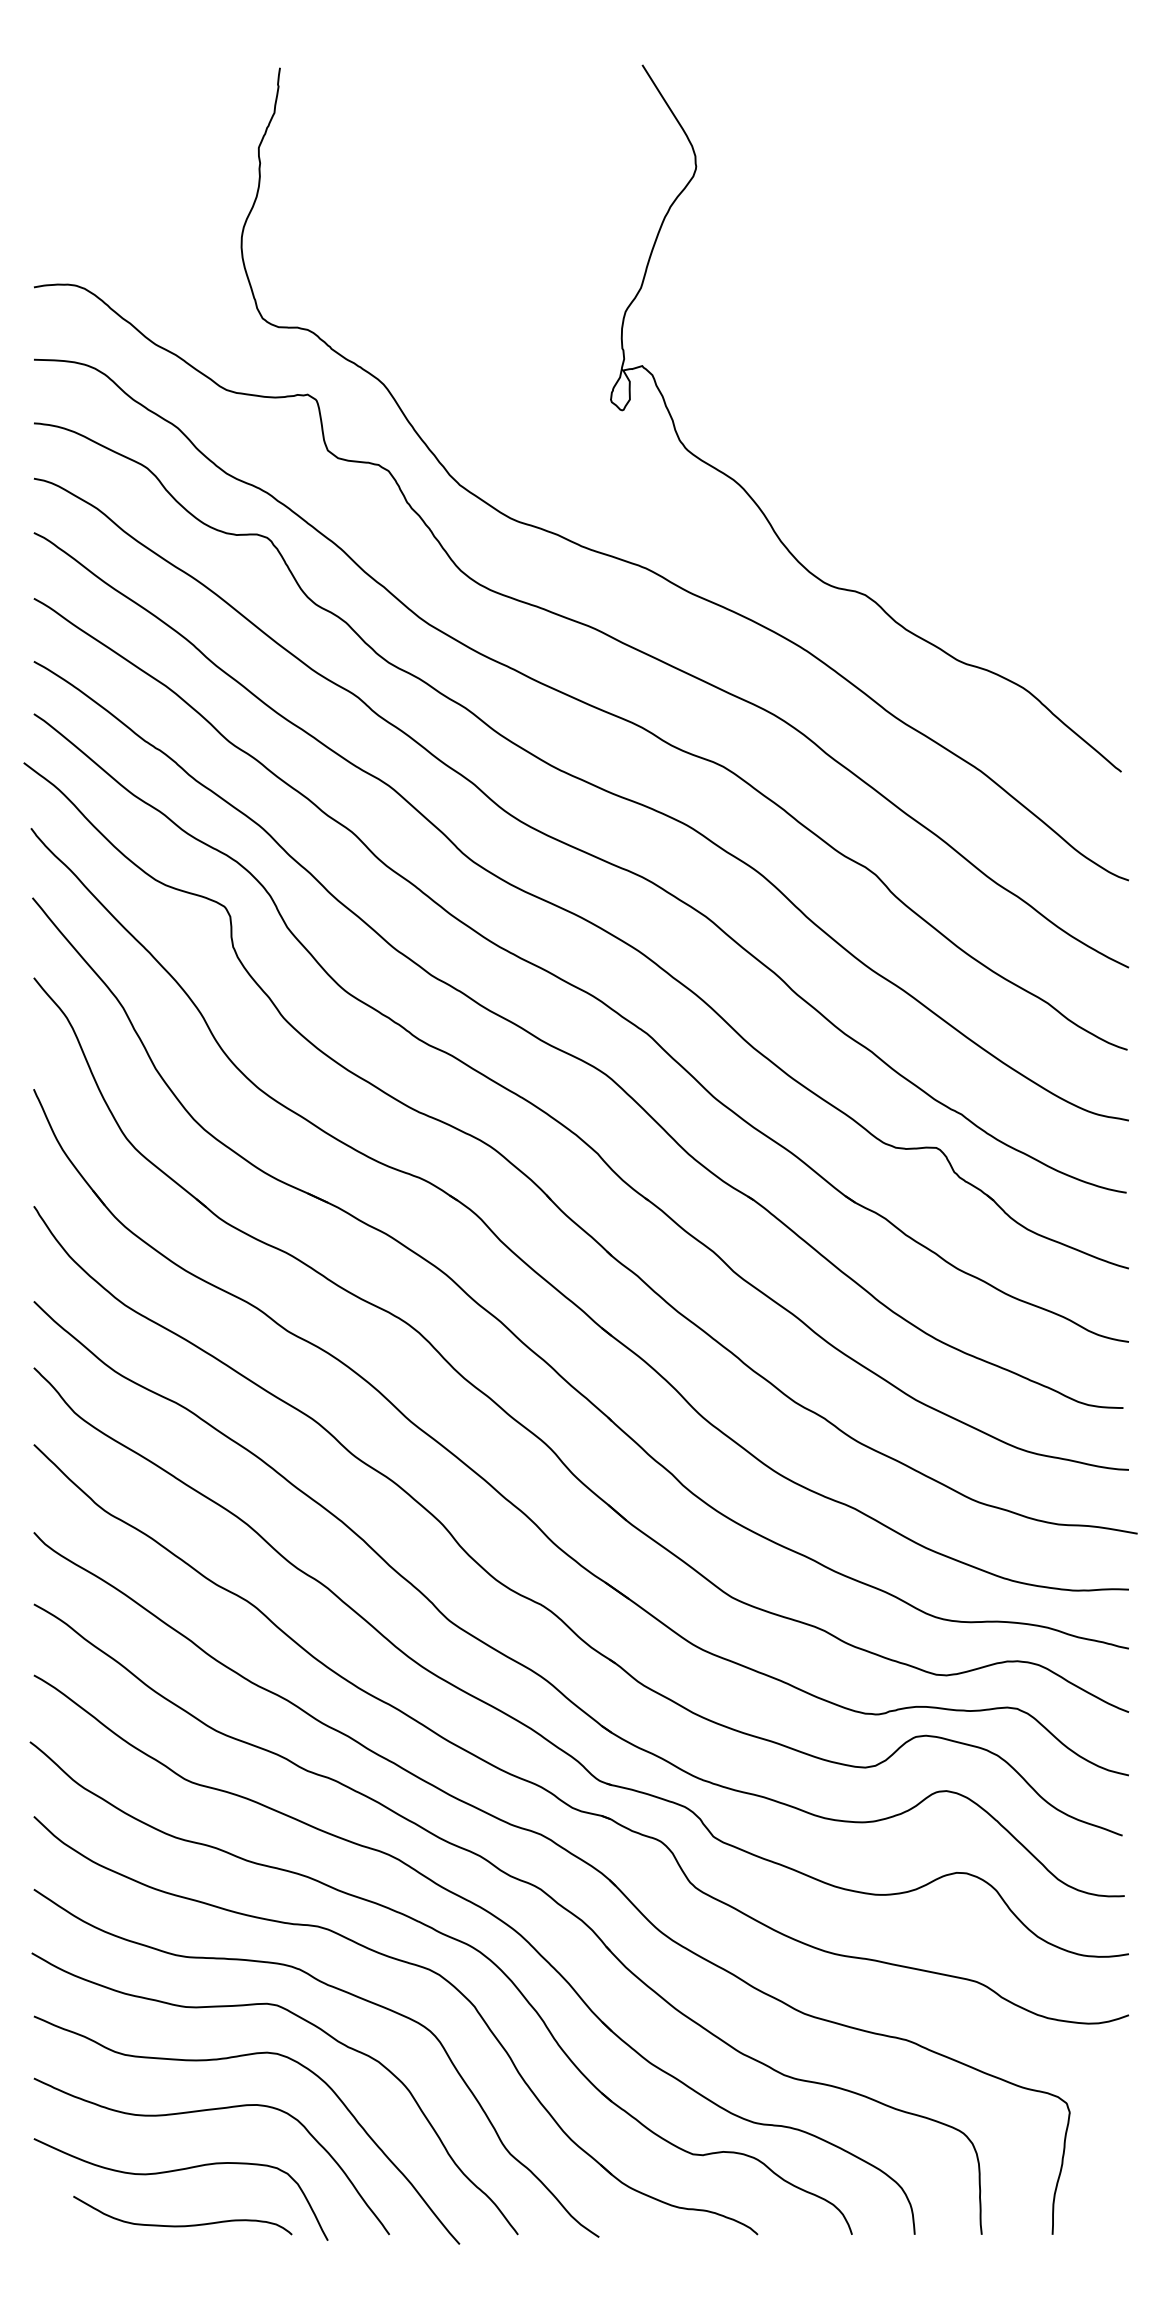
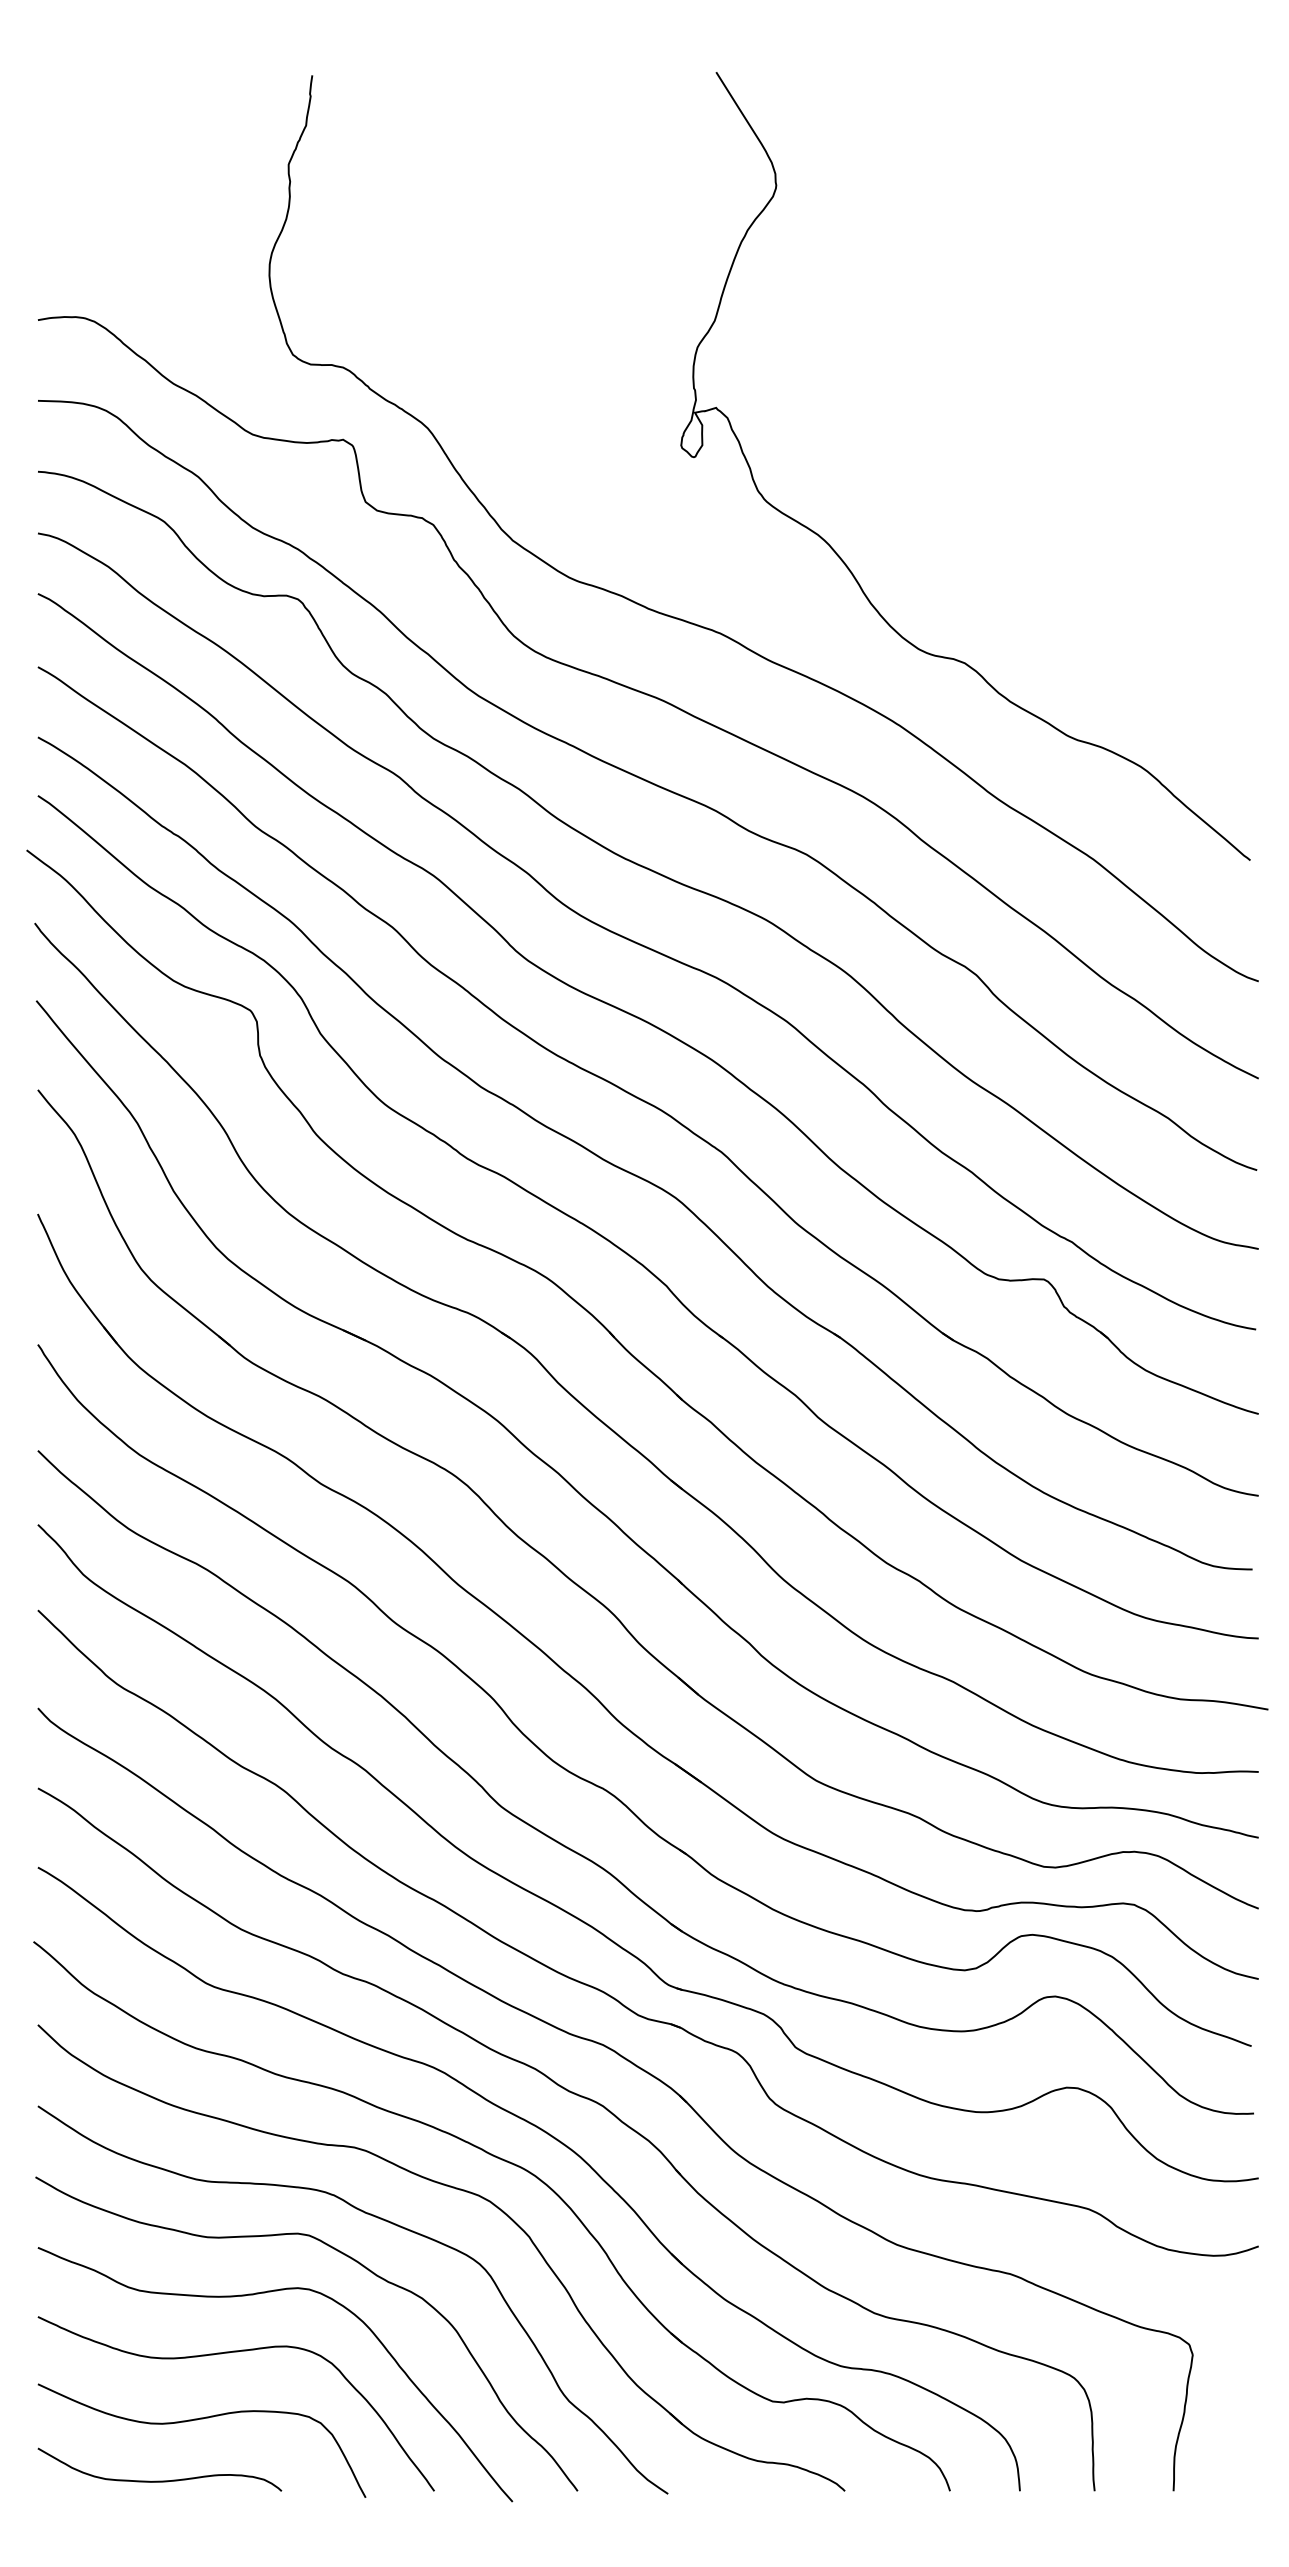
curve: (182, 2225) -> (159, 2480), moved

